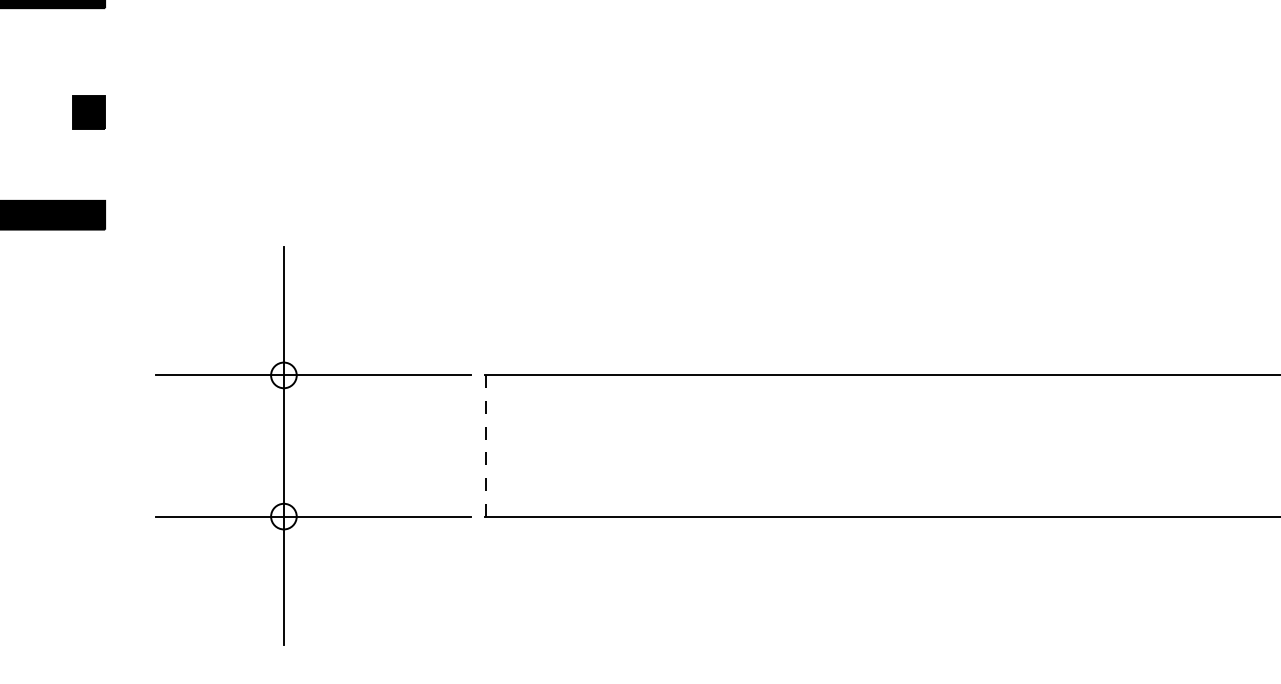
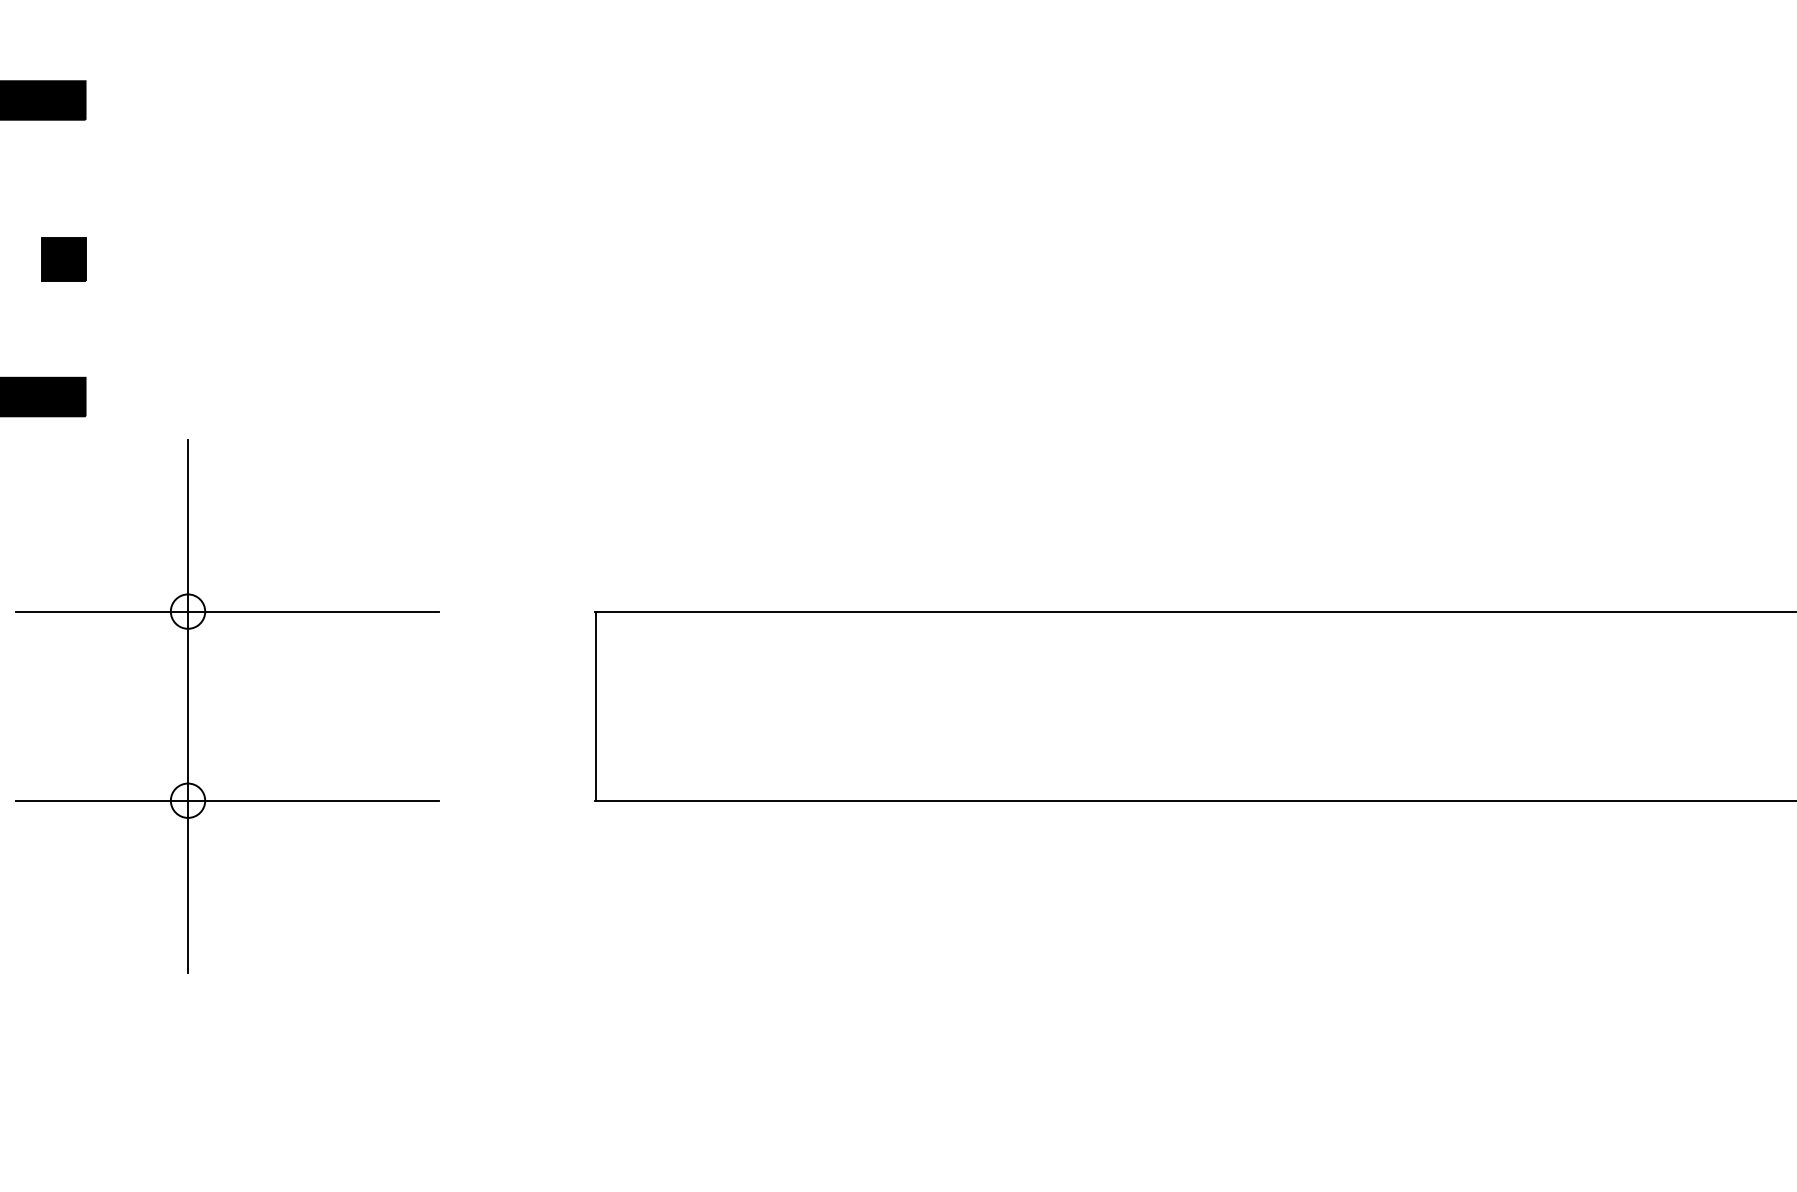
part: (284, 446) -> (188, 706), moved
line: (485, 446) -> (595, 706), dashed -> solid

